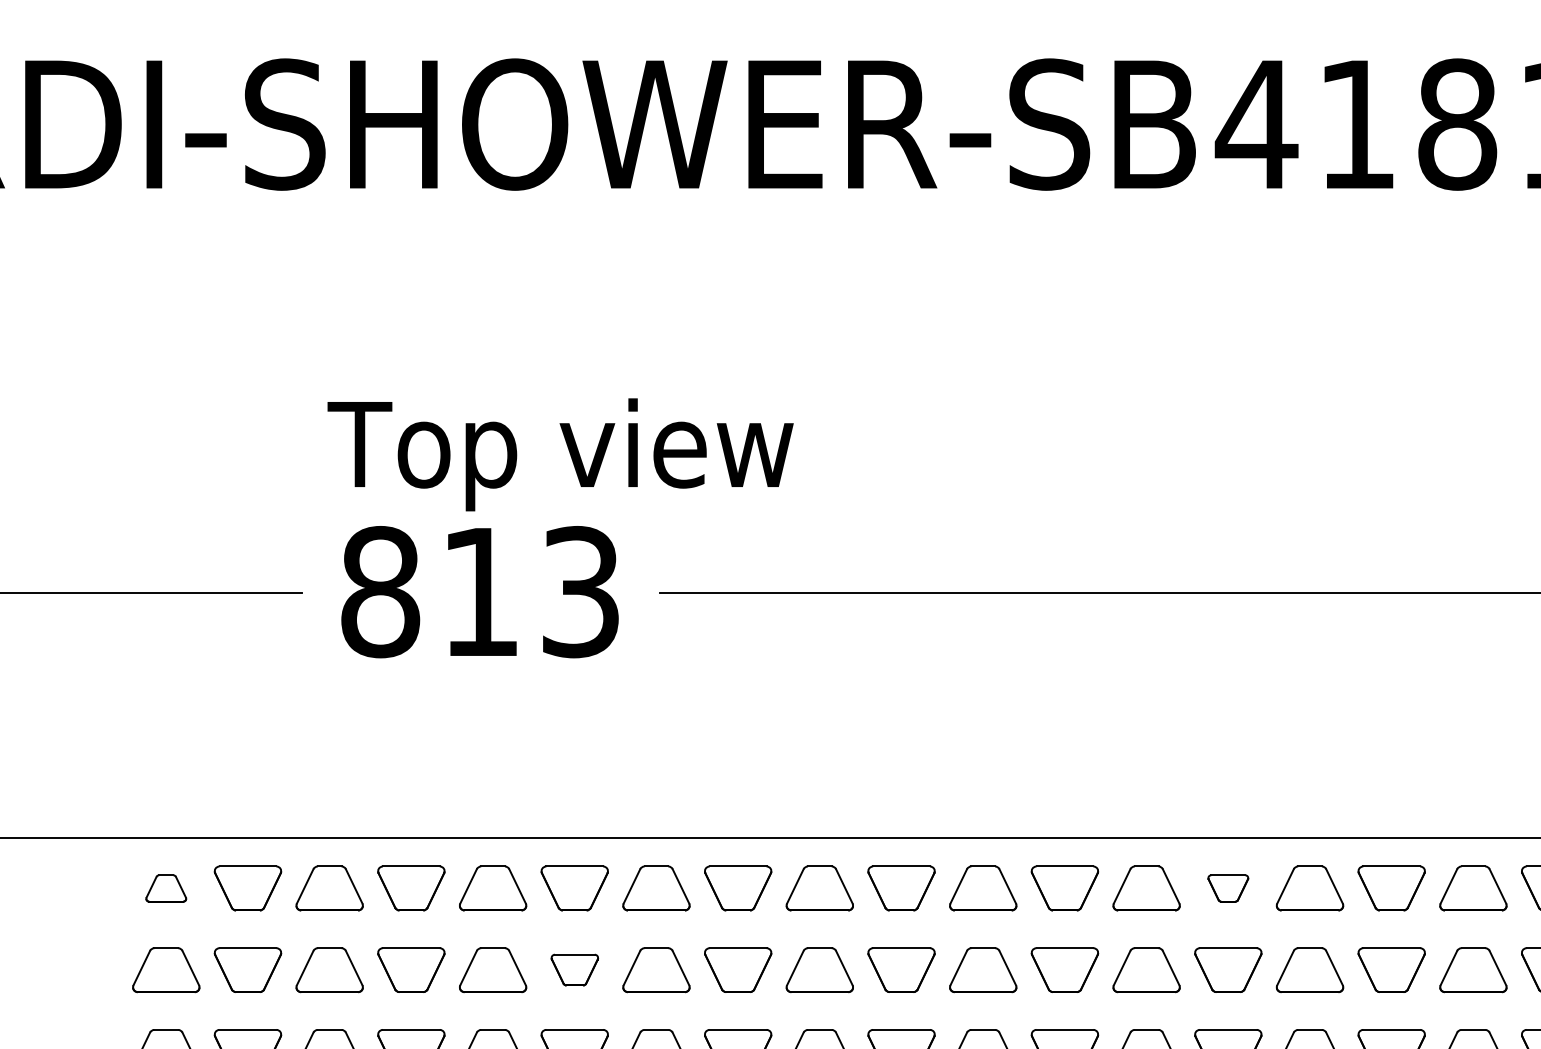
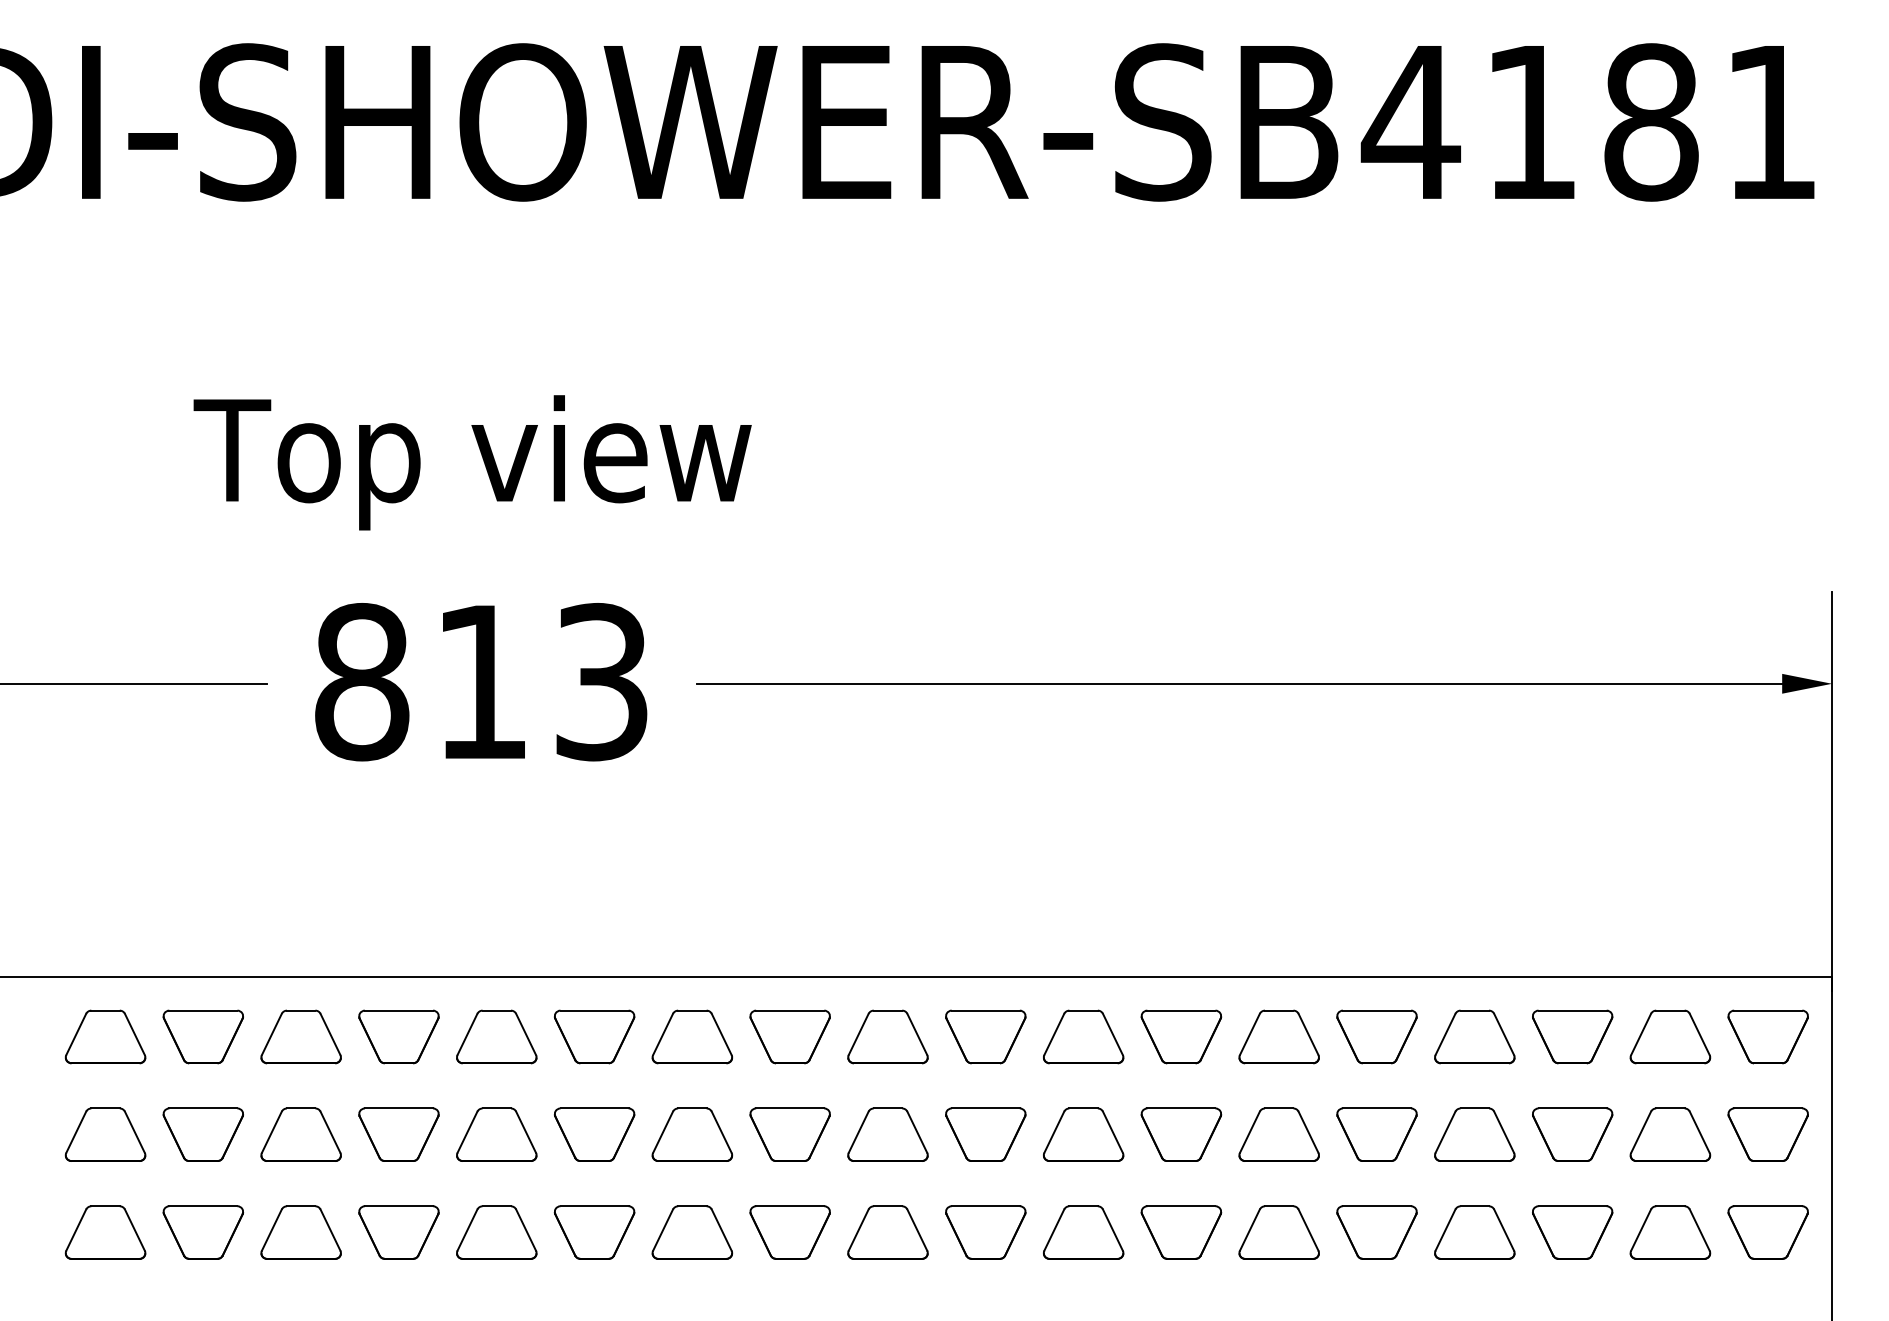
text: (560, 454) -> (472, 462), moved
part: (166, 888) -> (105, 1036), size x1.67
part: (1227, 888) -> (1376, 1036), size x1.67
part: (574, 969) -> (594, 1134), size x1.43

